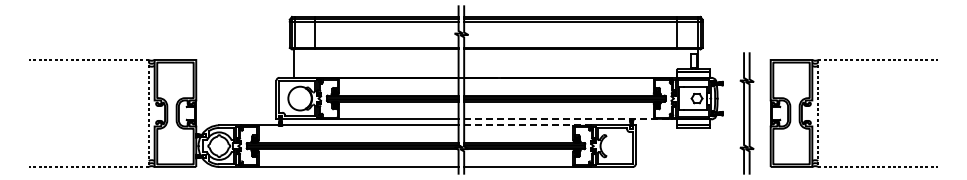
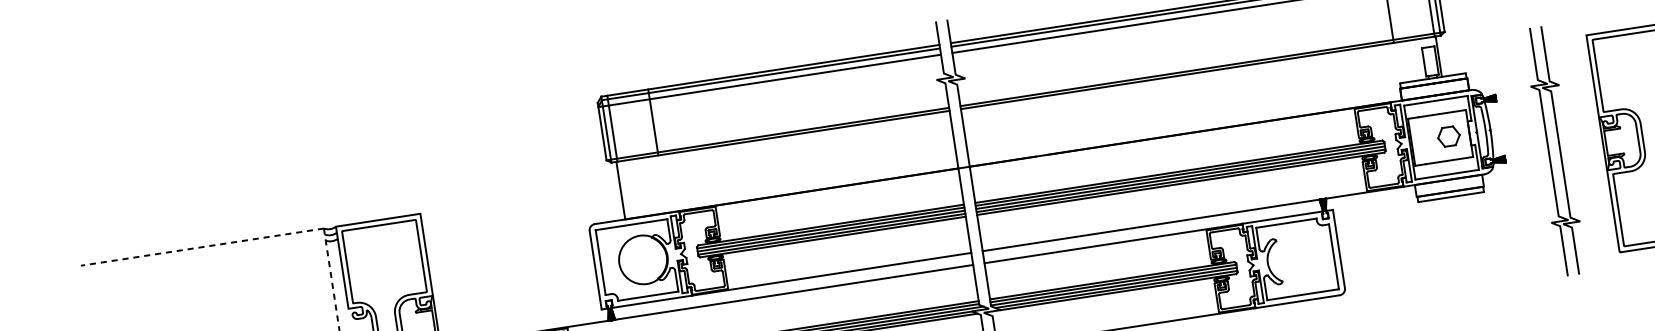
line: (567, 119) -> (1192, 219), dashed -> solid
line: (527, 125) -> (1113, 243), dashed -> solid

